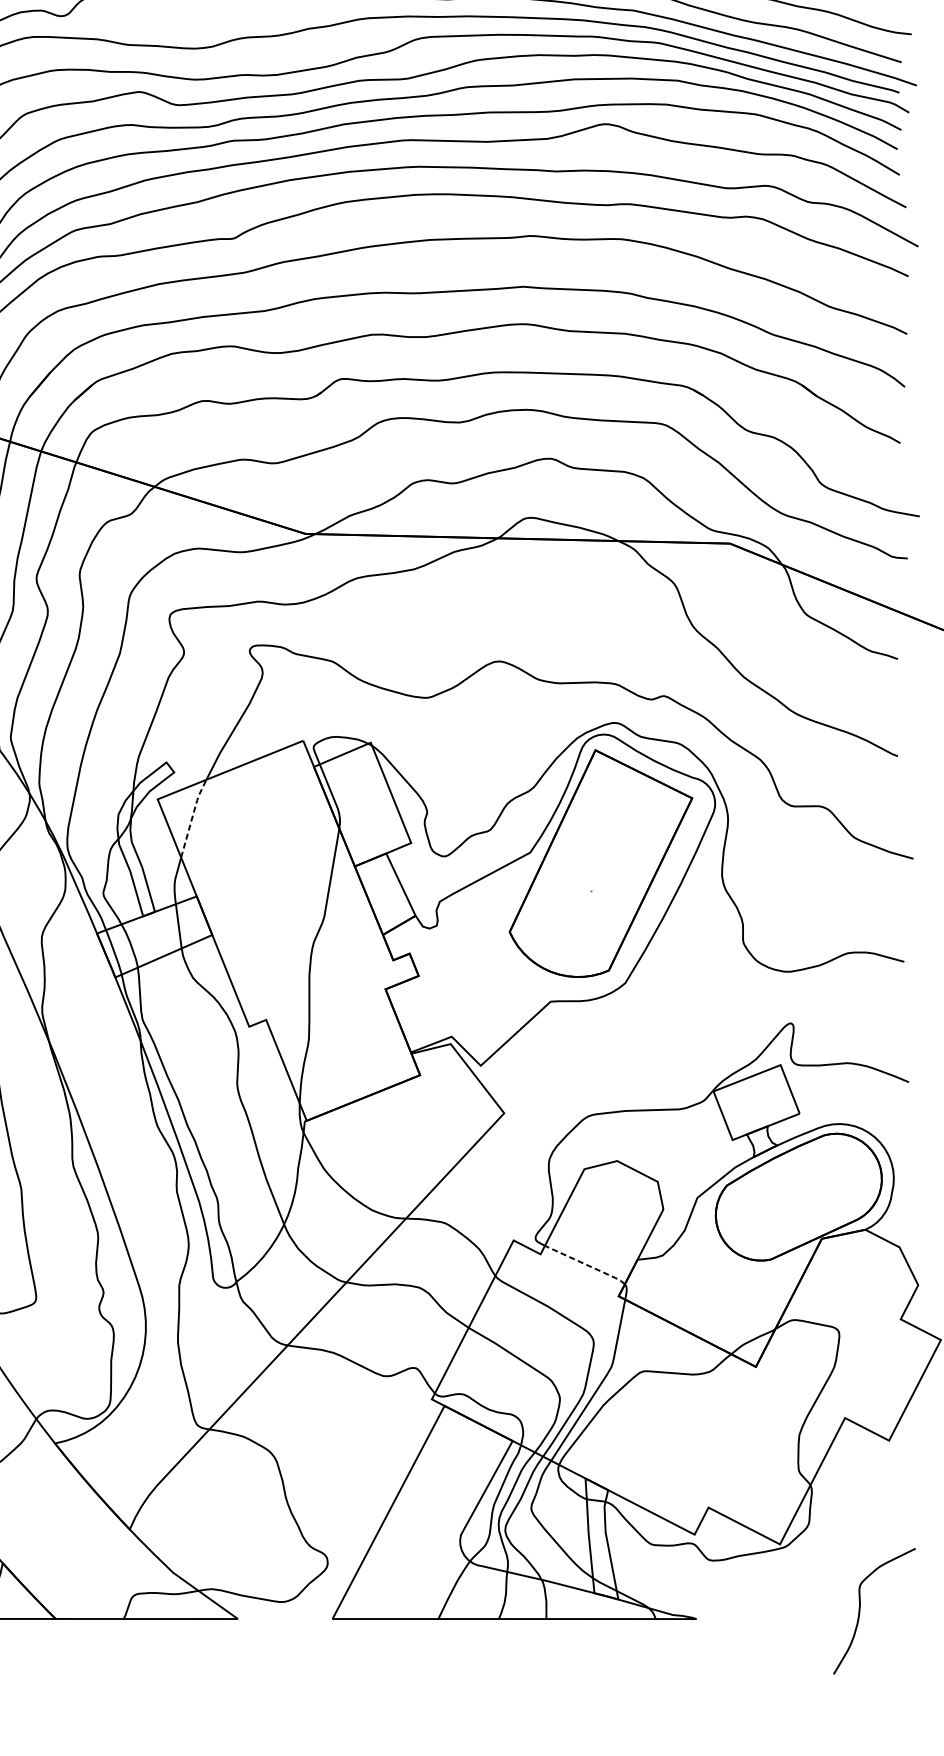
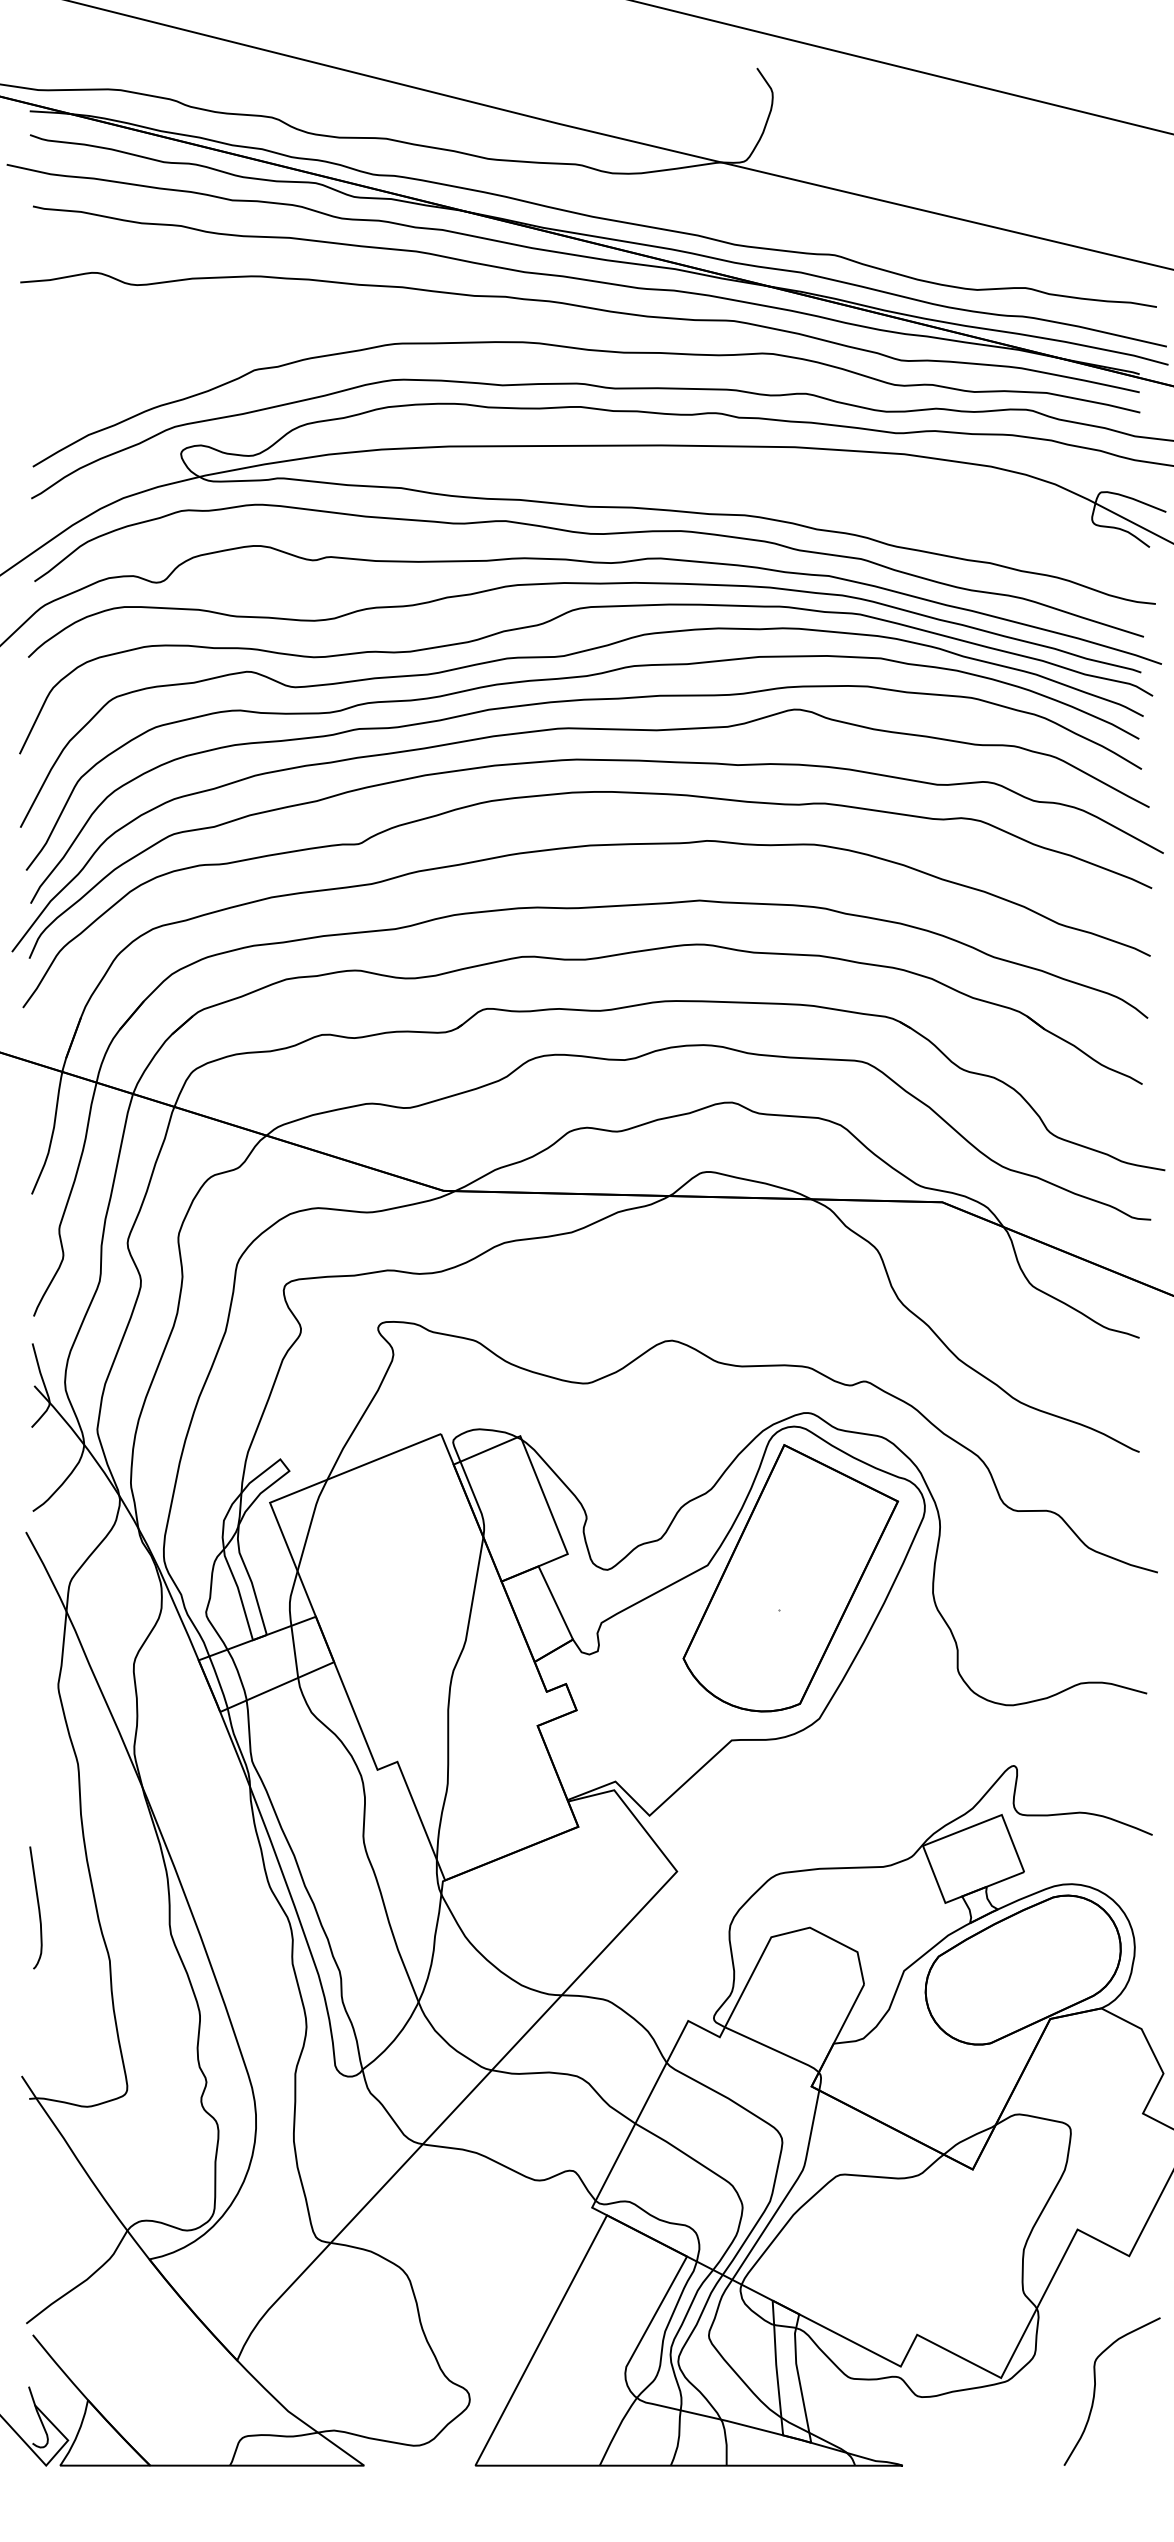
line: (192, 817) -> (310, 1523), dashed -> solid
line: (586, 1264) -> (773, 2049), dashed -> solid
curve: (860, 1611) -> (1095, 2391), moved

